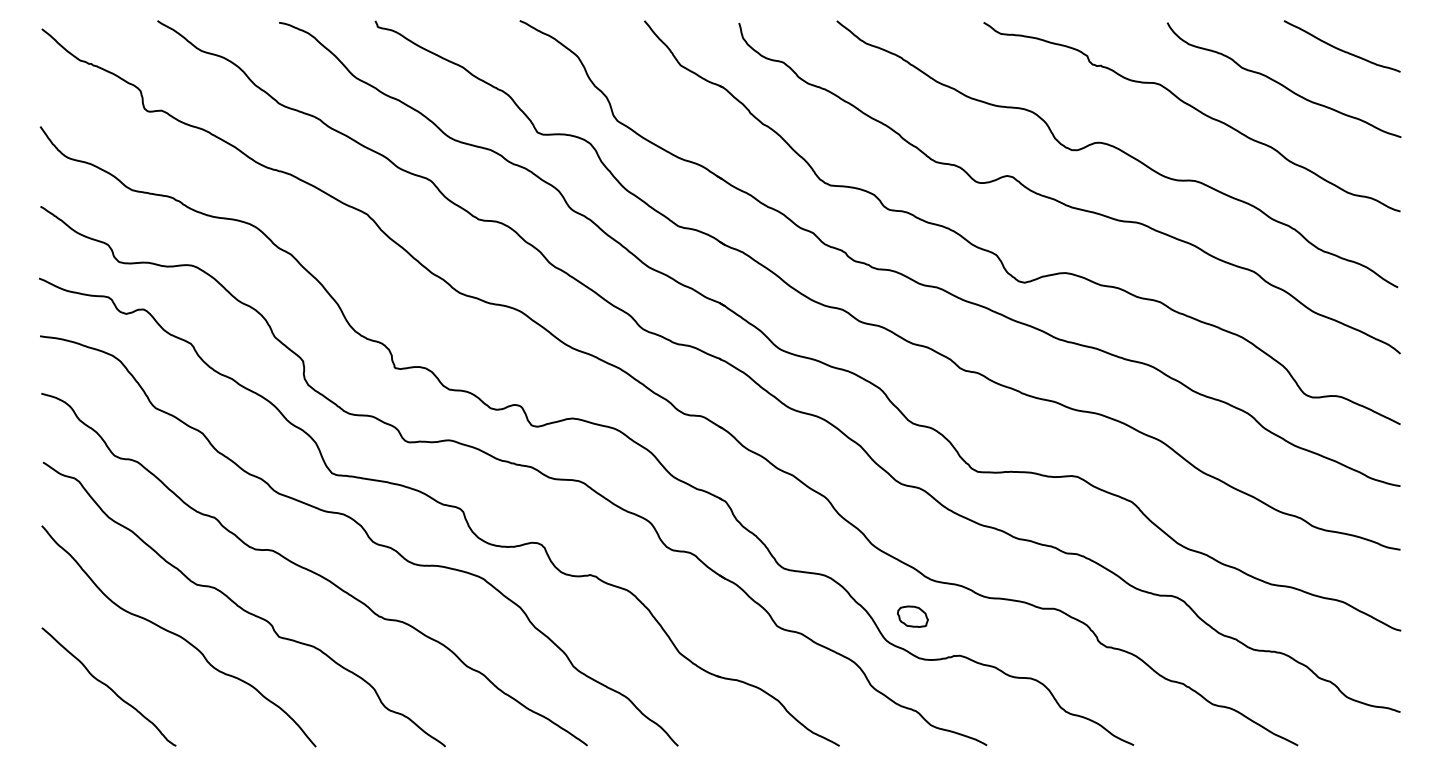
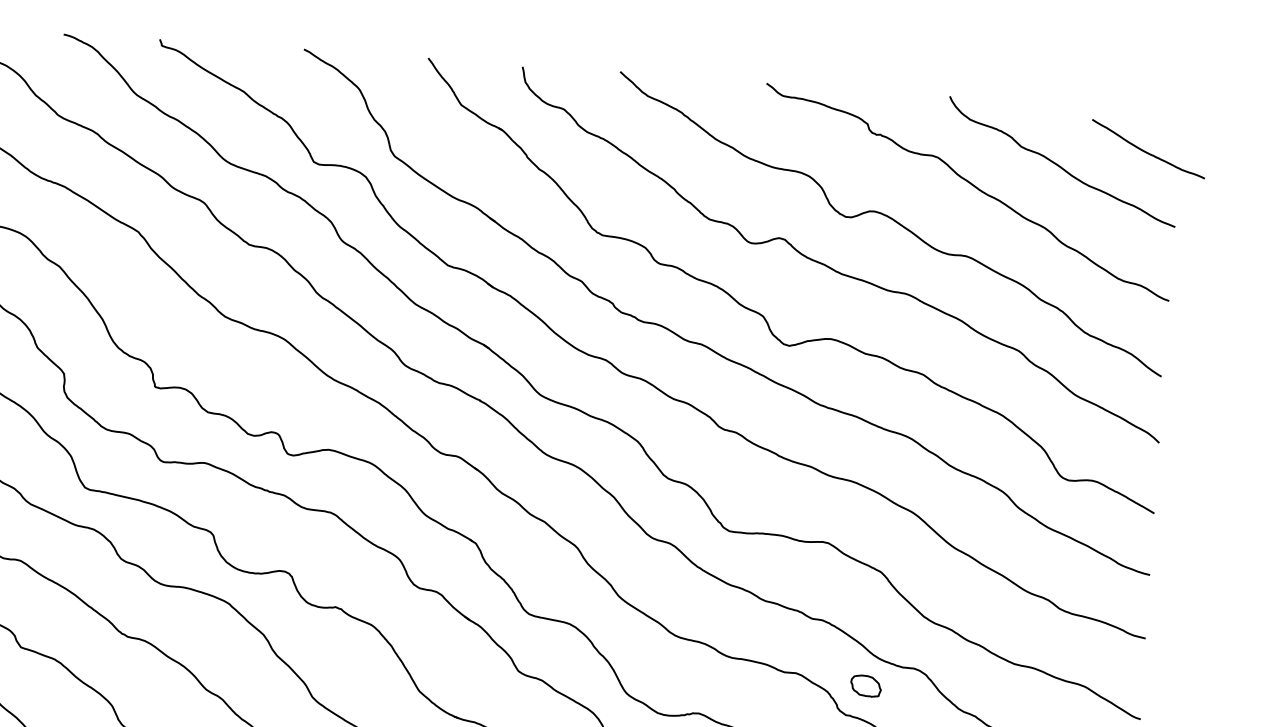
curve: (1339, 48) -> (1145, 151), moved
part: (912, 616) -> (865, 685), moved

